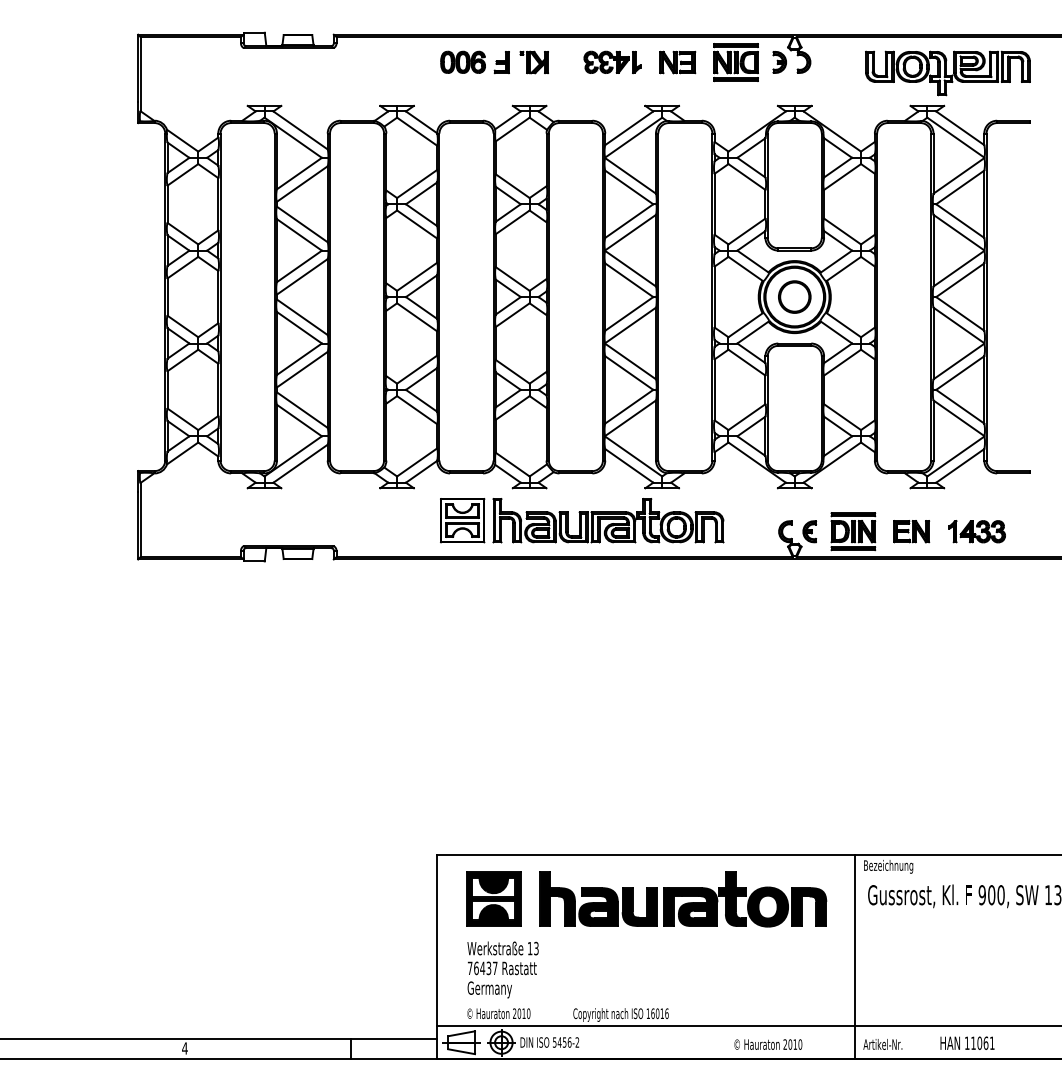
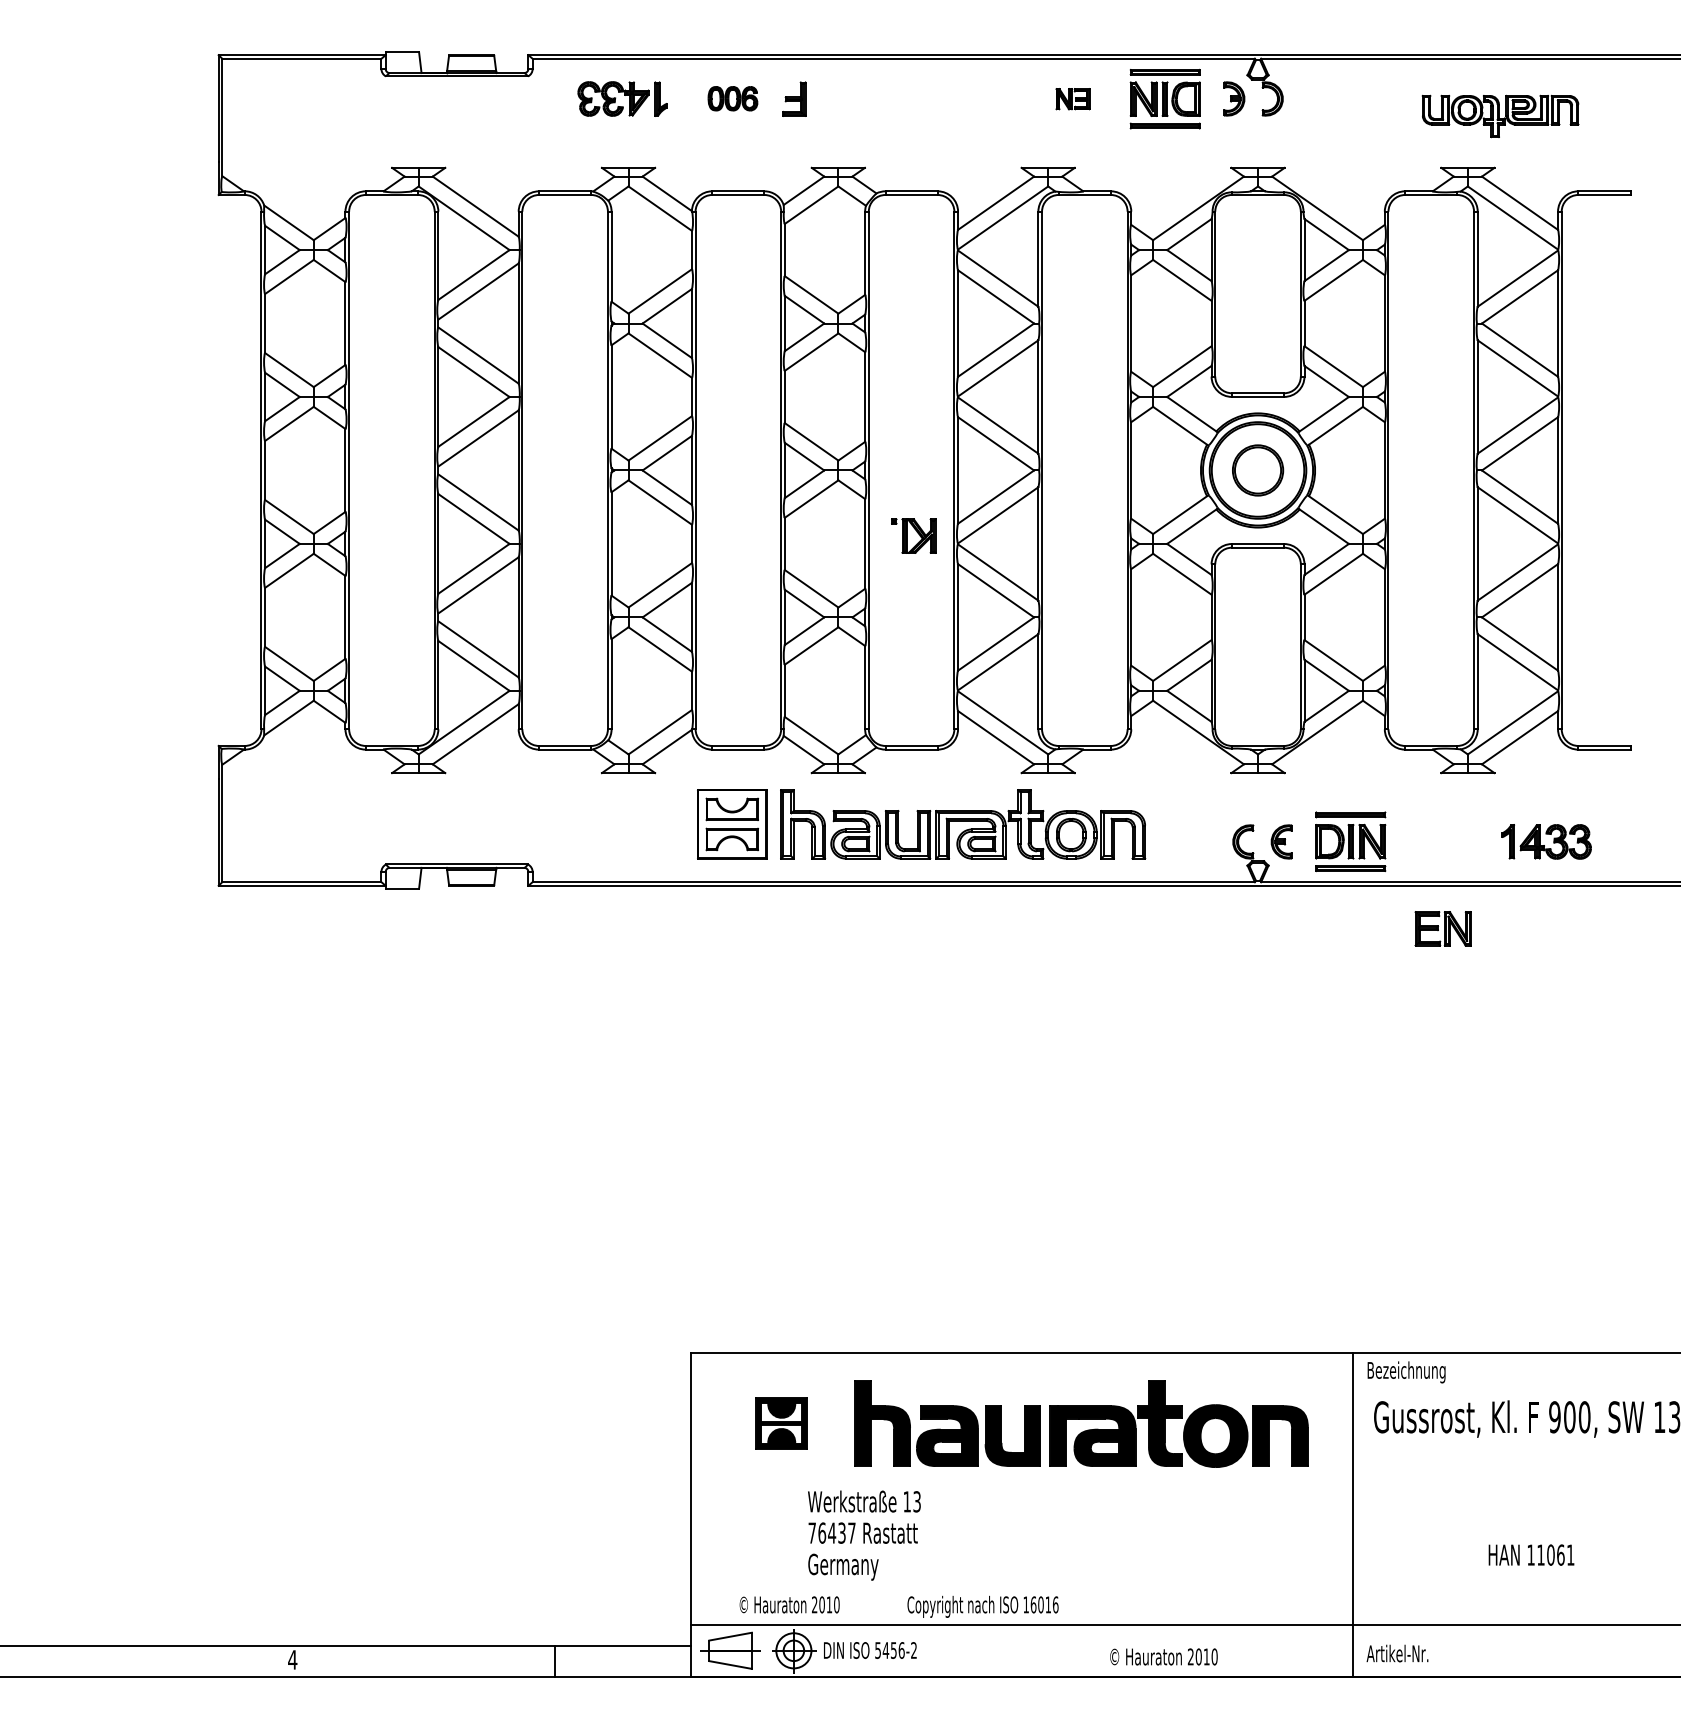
part: (462, 61) -> (732, 97), size x0.7
part: (533, 62) -> (912, 536), moved
part: (612, 62) -> (622, 99), moved
part: (677, 62) -> (1072, 99), size x0.6
part: (947, 73) -> (1499, 116), size x0.6
part: (911, 531) -> (1442, 928), moved
part: (493, 898) -> (781, 1422), size x0.6
text: (502, 969) -> (863, 1534), moved
text: (967, 1042) -> (1531, 1553), moved
text: (768, 1044) -> (1164, 1656), moved

